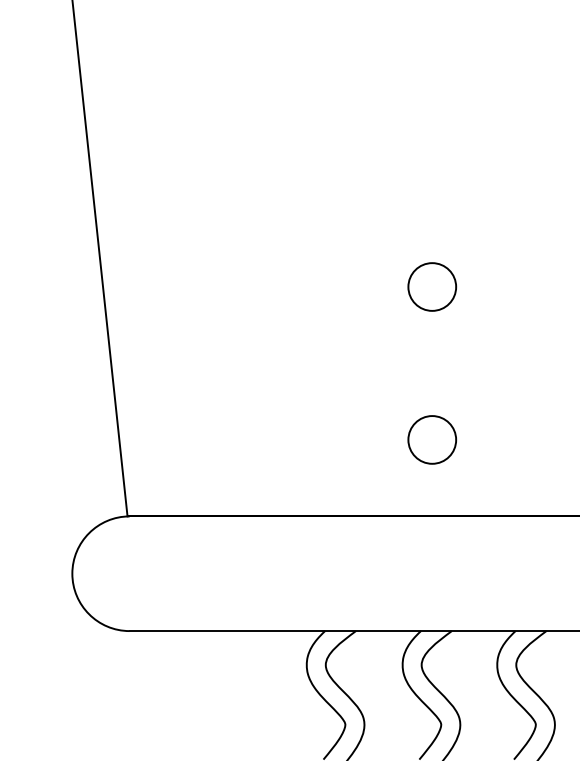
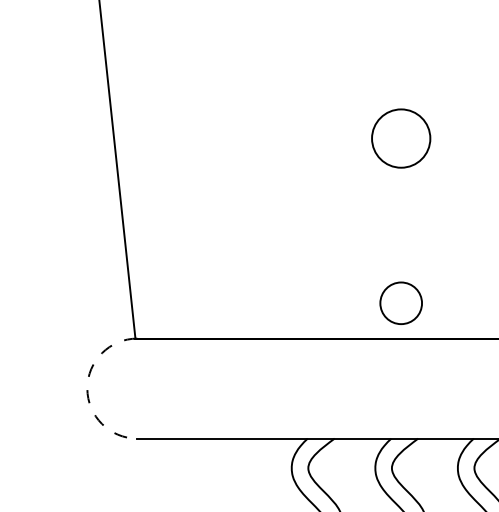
circle: (432, 286) -> (401, 138), size x1.4
circle: (432, 439) -> (401, 302), moved
arc: (72, 573) -> (87, 388), solid -> dashed

